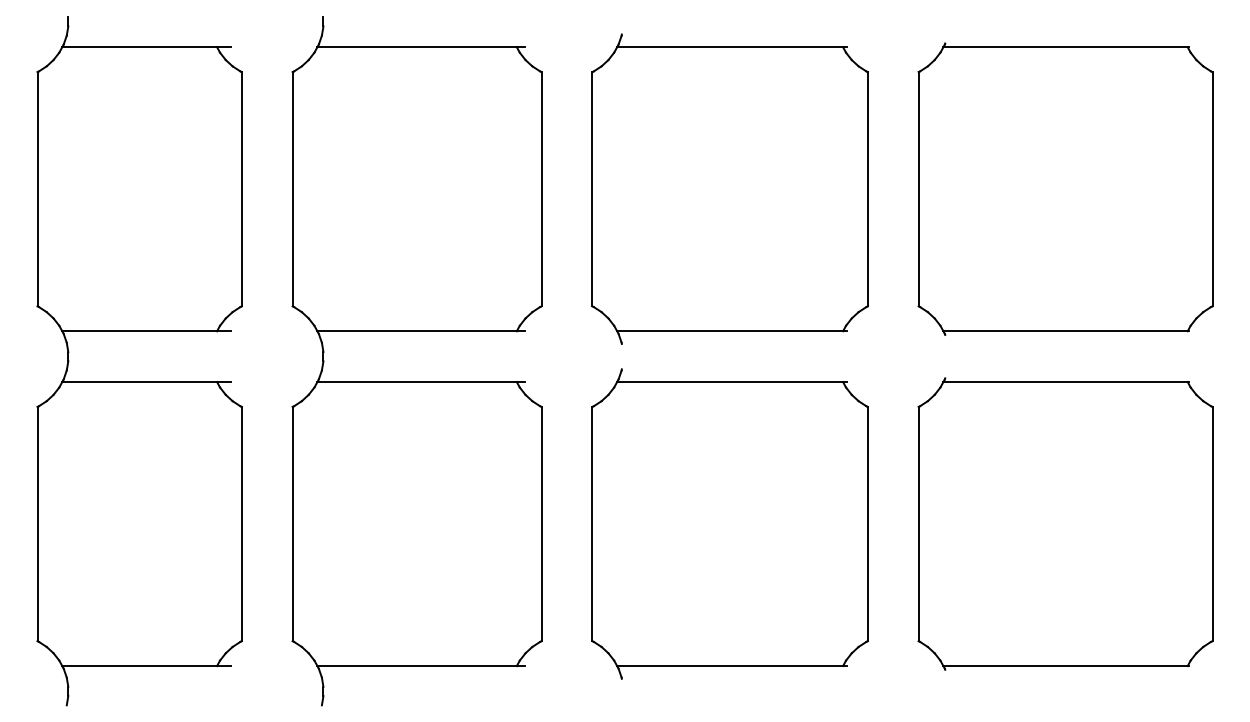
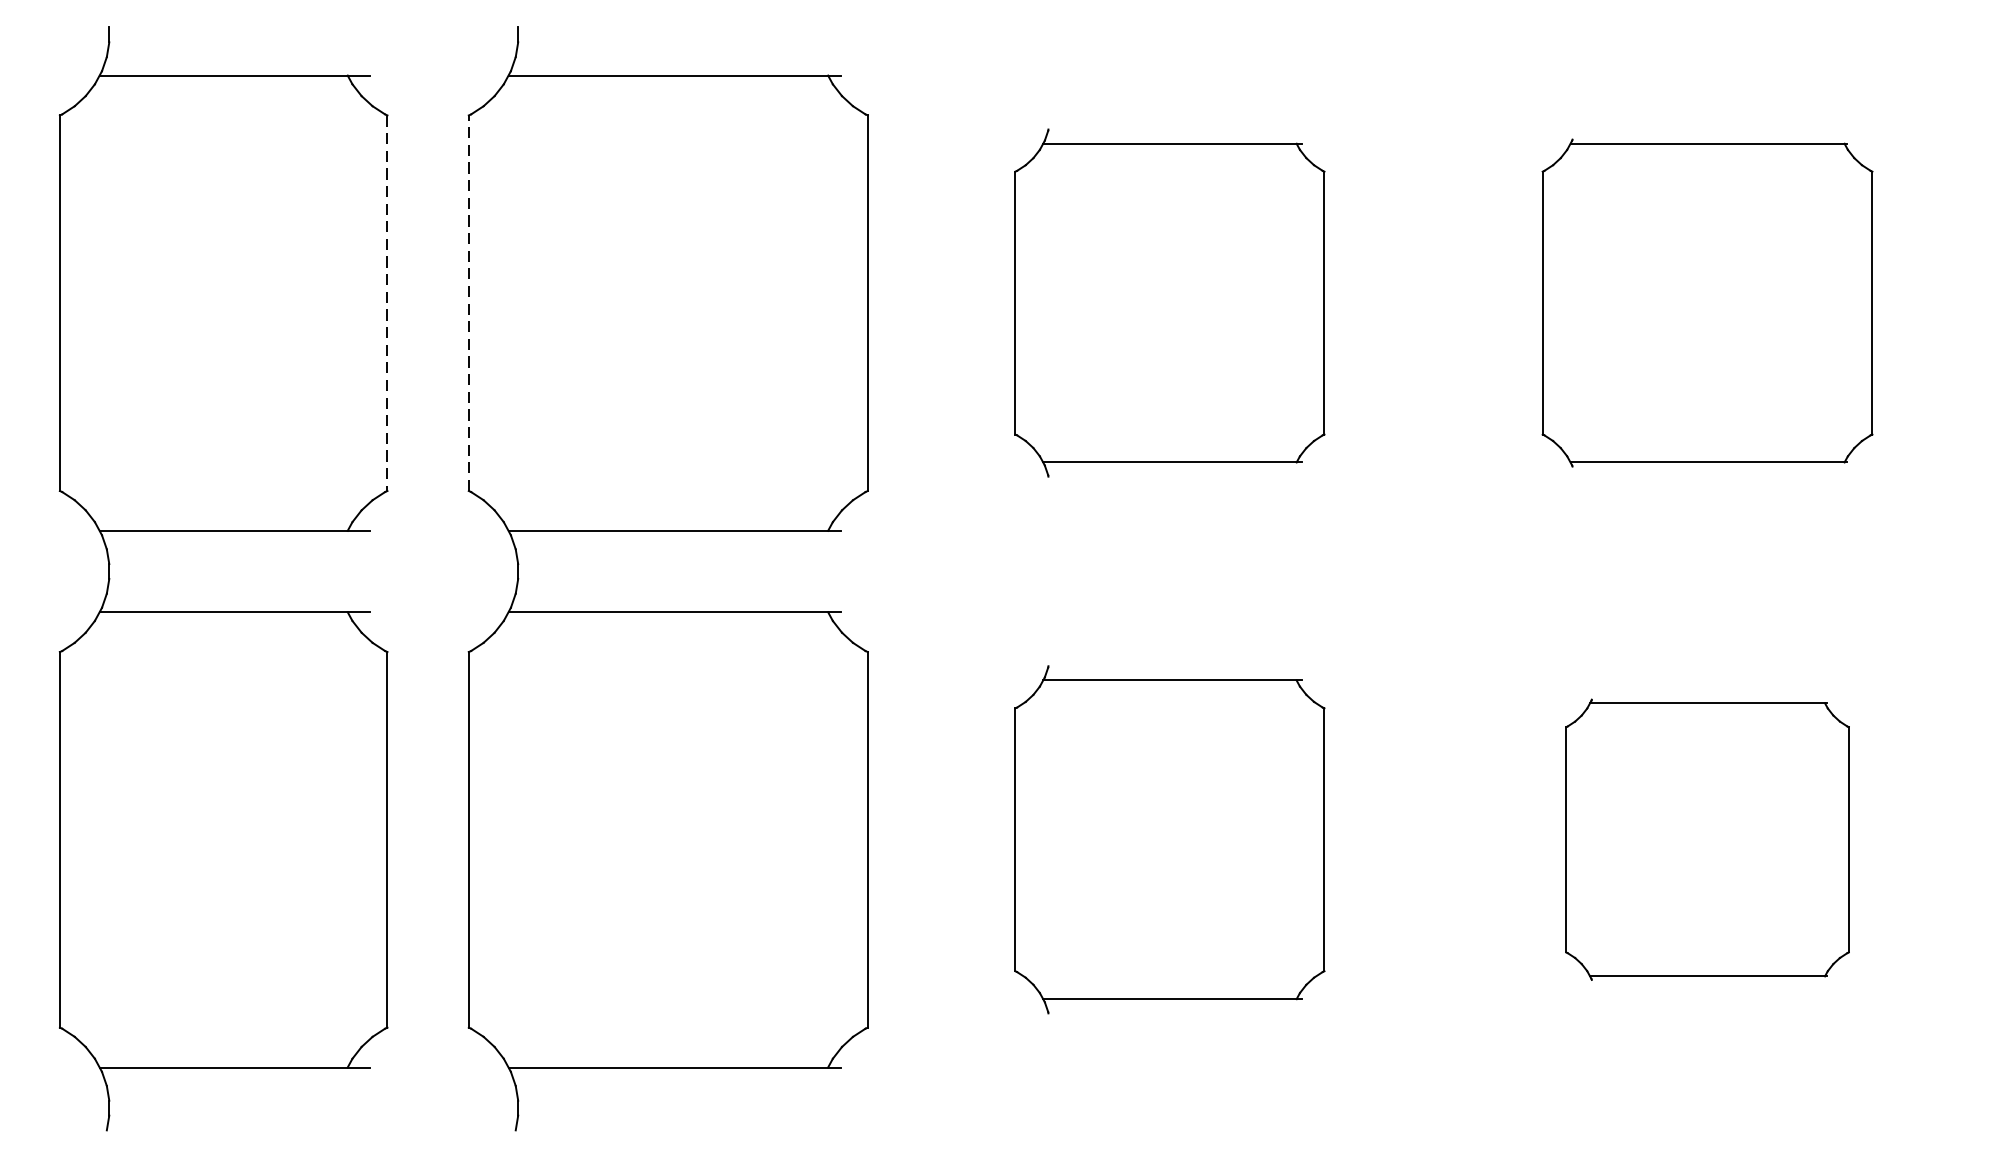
line: (292, 188) -> (468, 302), solid -> dashed
part: (729, 188) -> (1168, 302), size x0.7
part: (1065, 188) -> (1707, 302), size x0.7
line: (241, 189) -> (386, 303), solid -> dashed
part: (729, 523) -> (1168, 838), size x0.7
part: (1065, 523) -> (1707, 838), size x0.6

